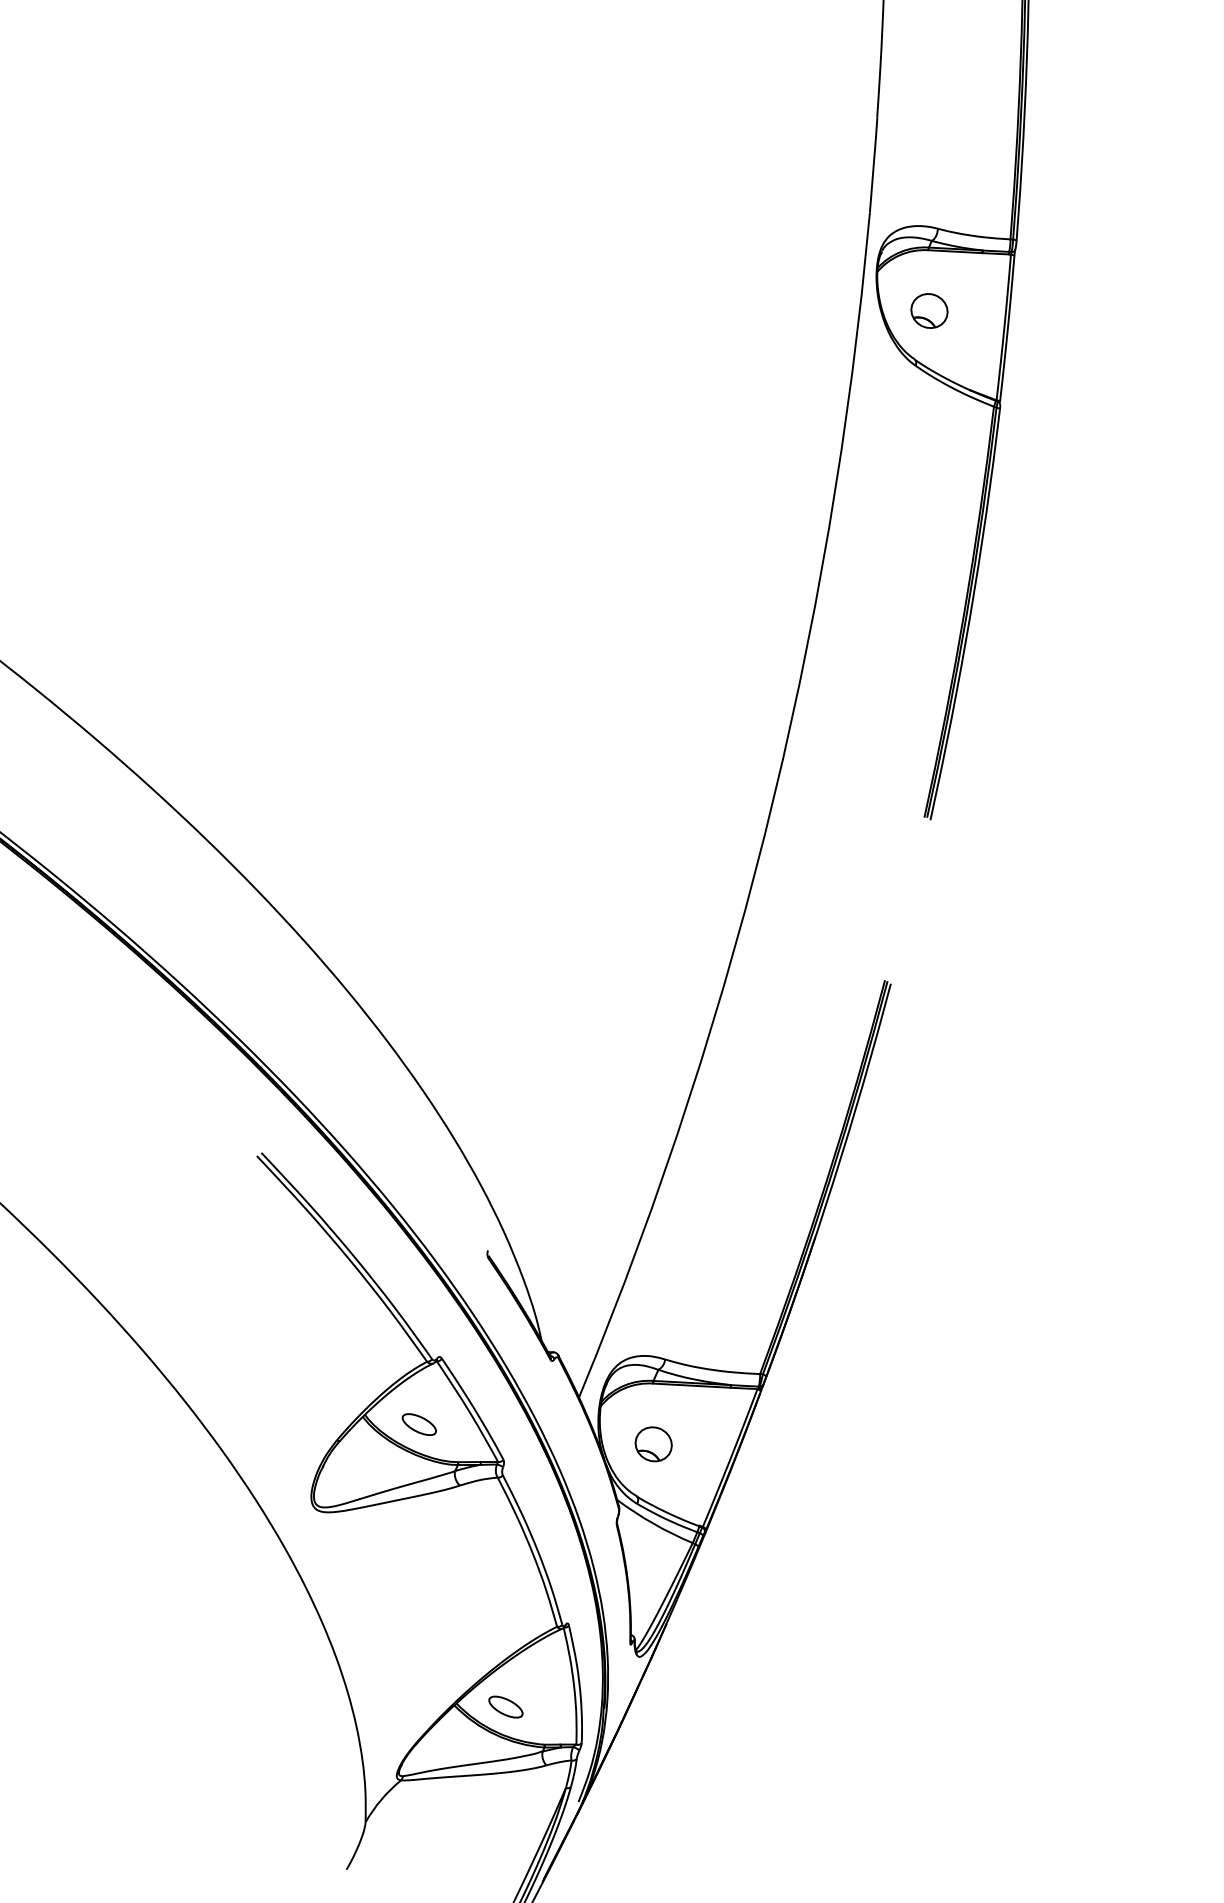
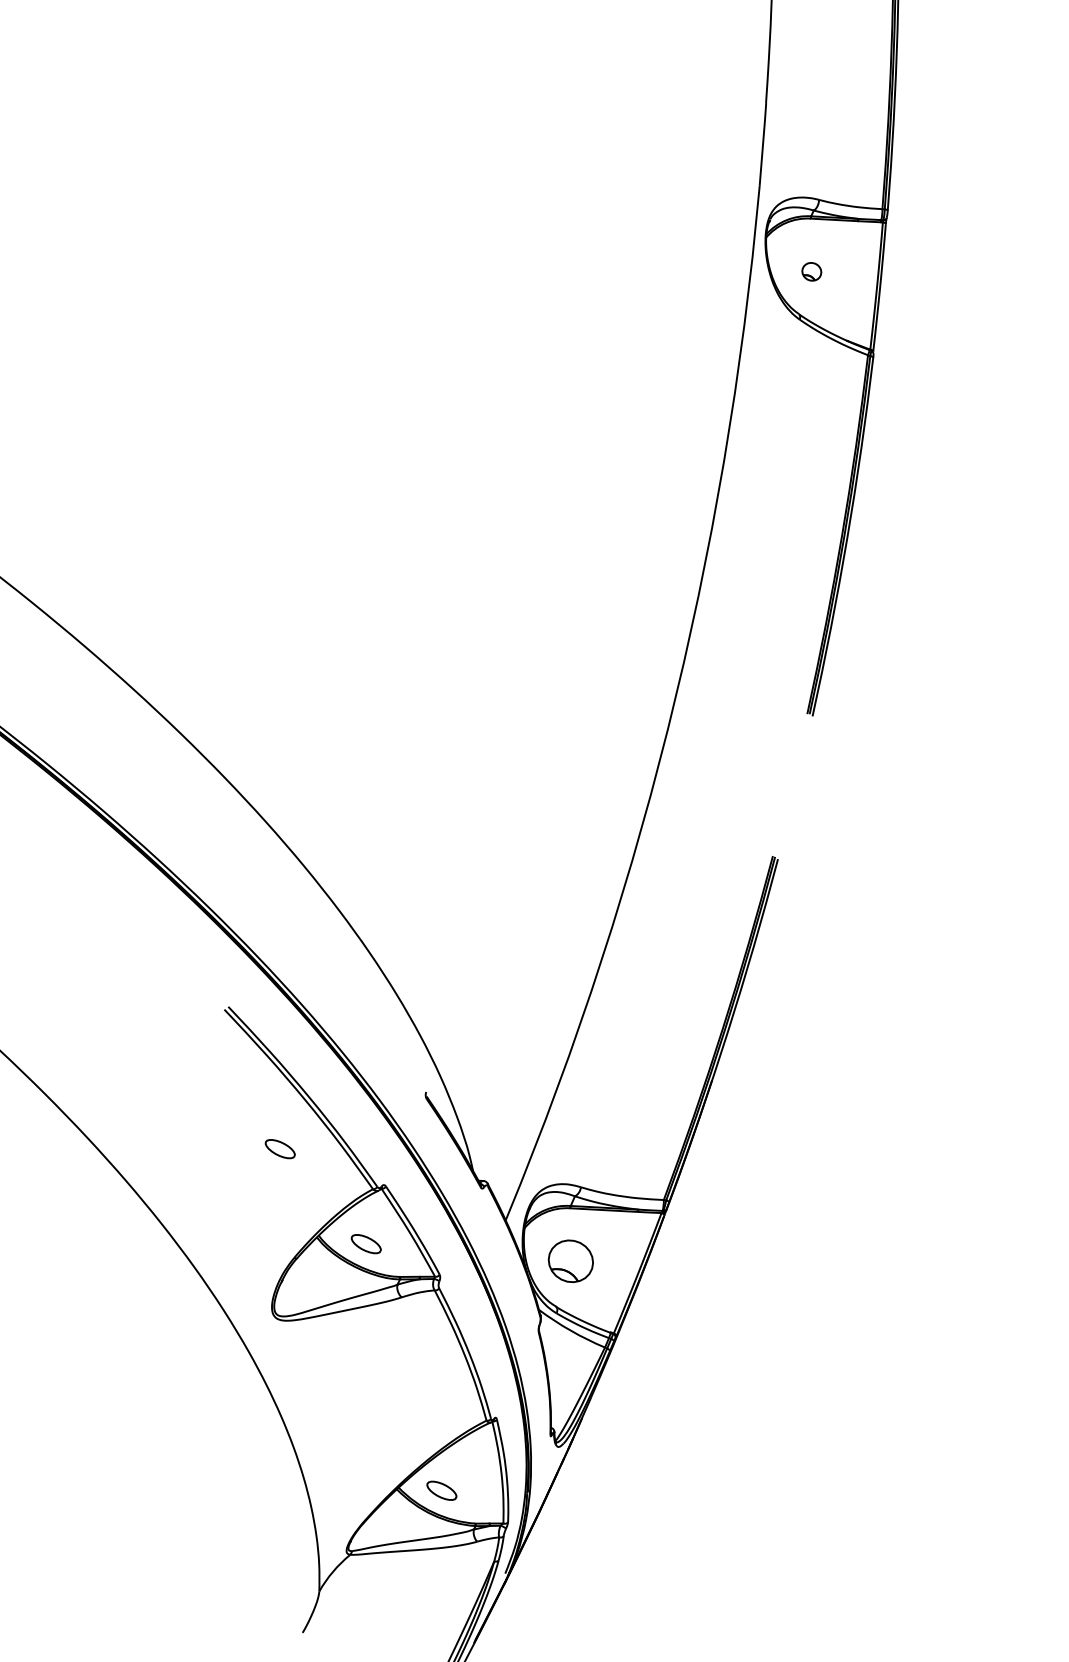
part: (929, 310) -> (811, 271), size x0.6
part: (319, 1316) -> (279, 1149), added
part: (653, 1444) -> (570, 1261), size x1.4

